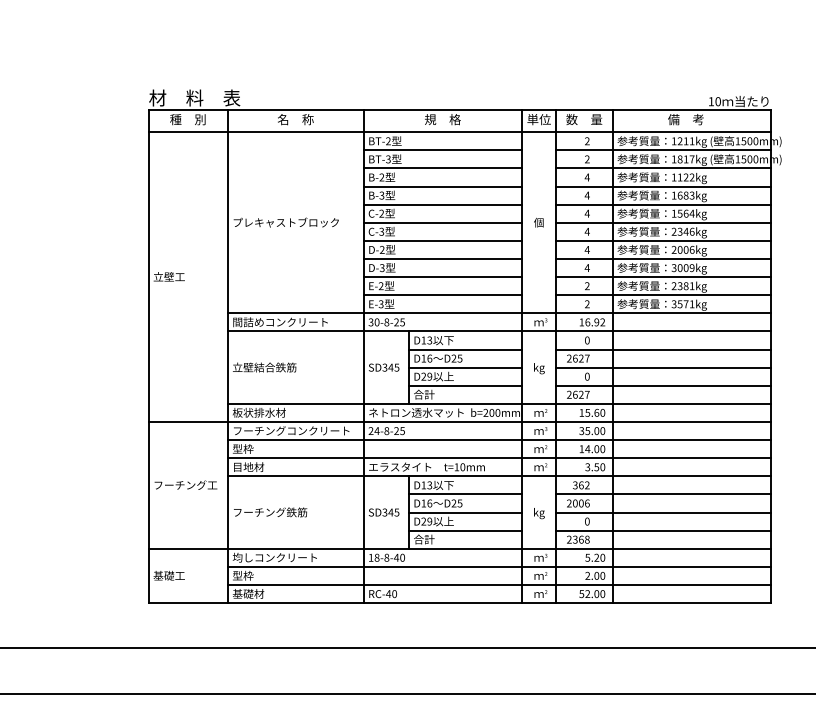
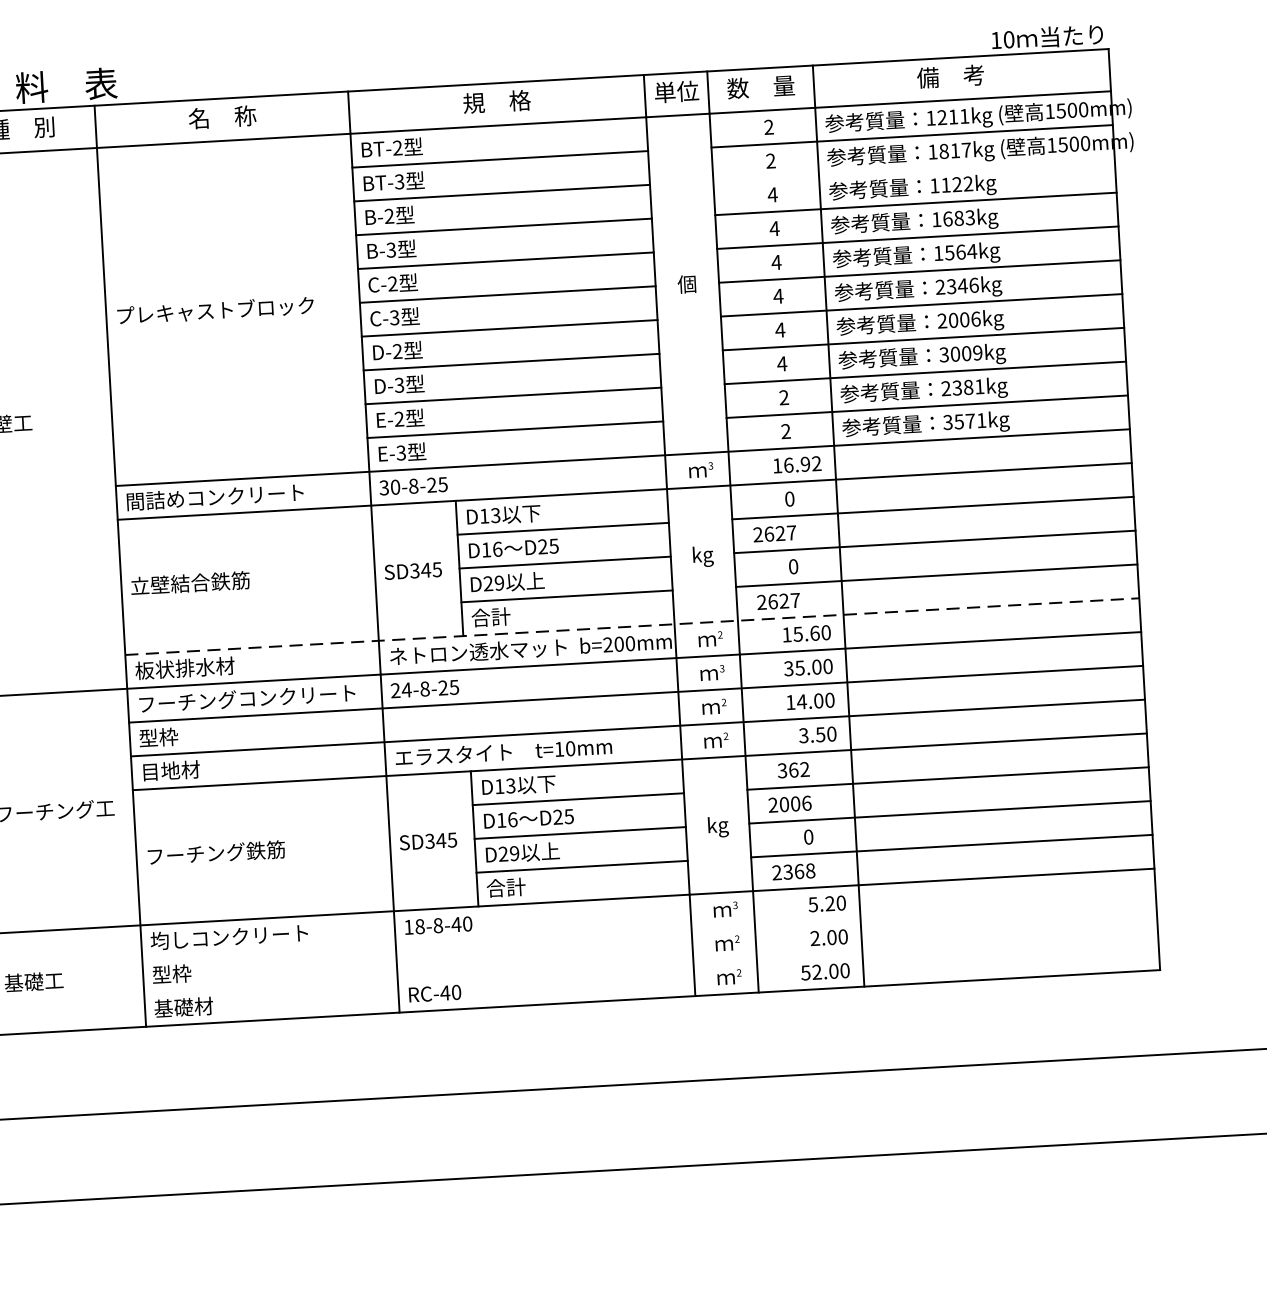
line: (663, 168) -> (913, 170), removed
line: (499, 403) -> (632, 625), solid -> dashed
line: (499, 566) -> (649, 930), removed
line: (499, 585) -> (651, 965), removed

